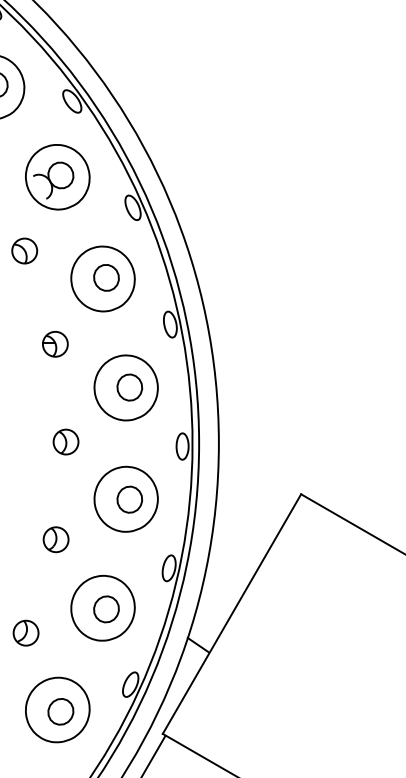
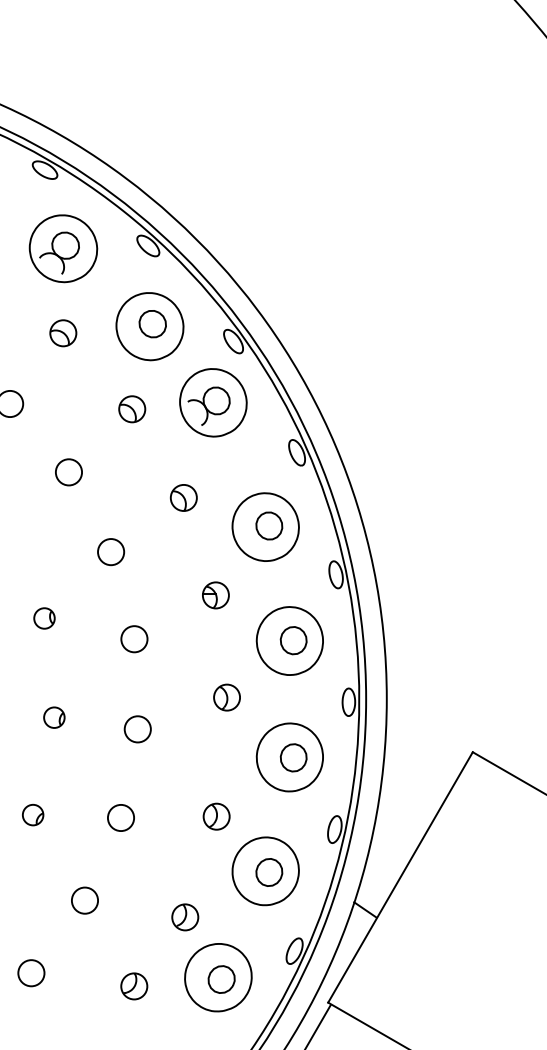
part: (57, 176) -> (213, 402), moved
part: (55, 539) -> (216, 816), moved
part: (26, 633) -> (185, 917), moved

